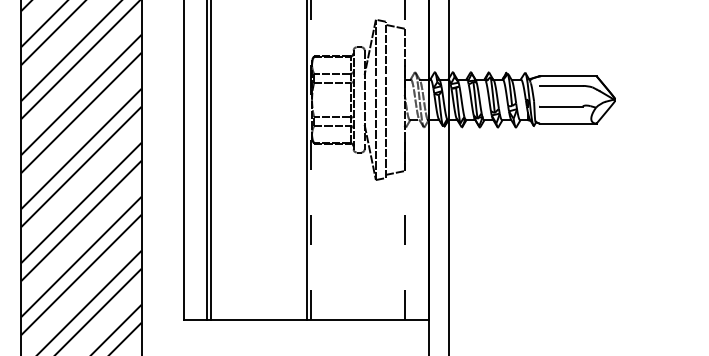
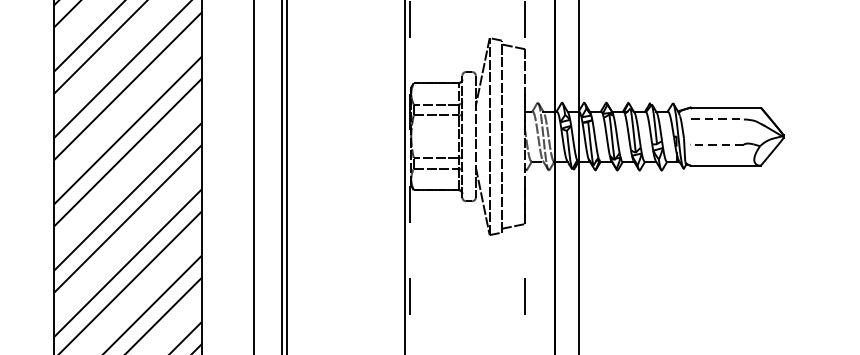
line: (561, 85) -> (717, 118), solid -> dashed
line: (561, 106) -> (717, 144), solid -> dashed

